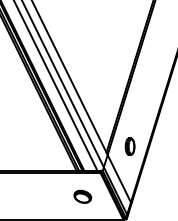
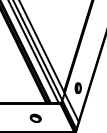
part: (82, 195) -> (35, 117), moved

